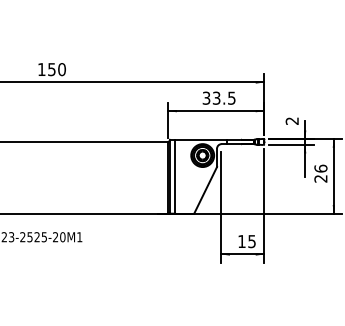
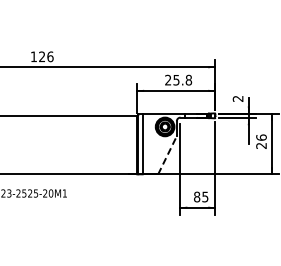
text: (57, 69) -> (46, 56), 150 -> 126
text: (219, 97) -> (178, 79), 33.5 -> 25.8
line: (205, 189) -> (167, 154), solid -> dashed
text: (242, 240) -> (197, 196), 15 -> 85

